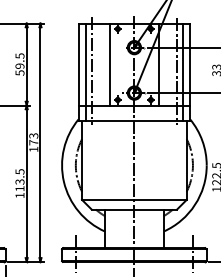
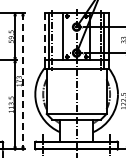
line: (78, 65) -> (44, 37), solid -> dashed
line: (41, 142) -> (23, 81), solid -> dashed

